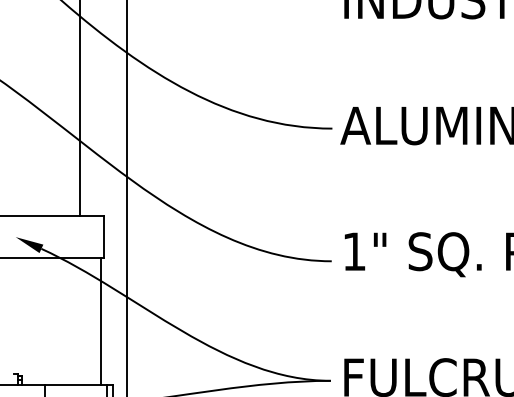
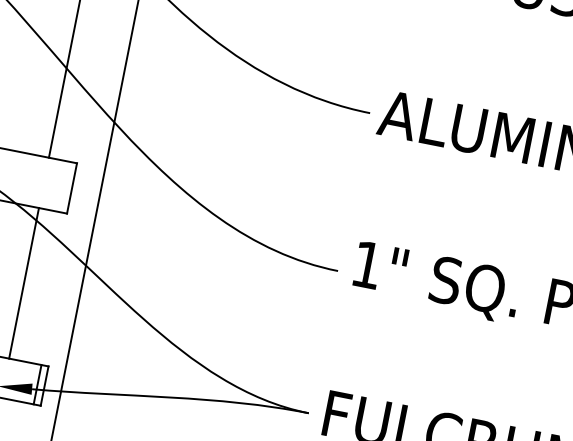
line: (101, 321) -> (24, 283), moved

